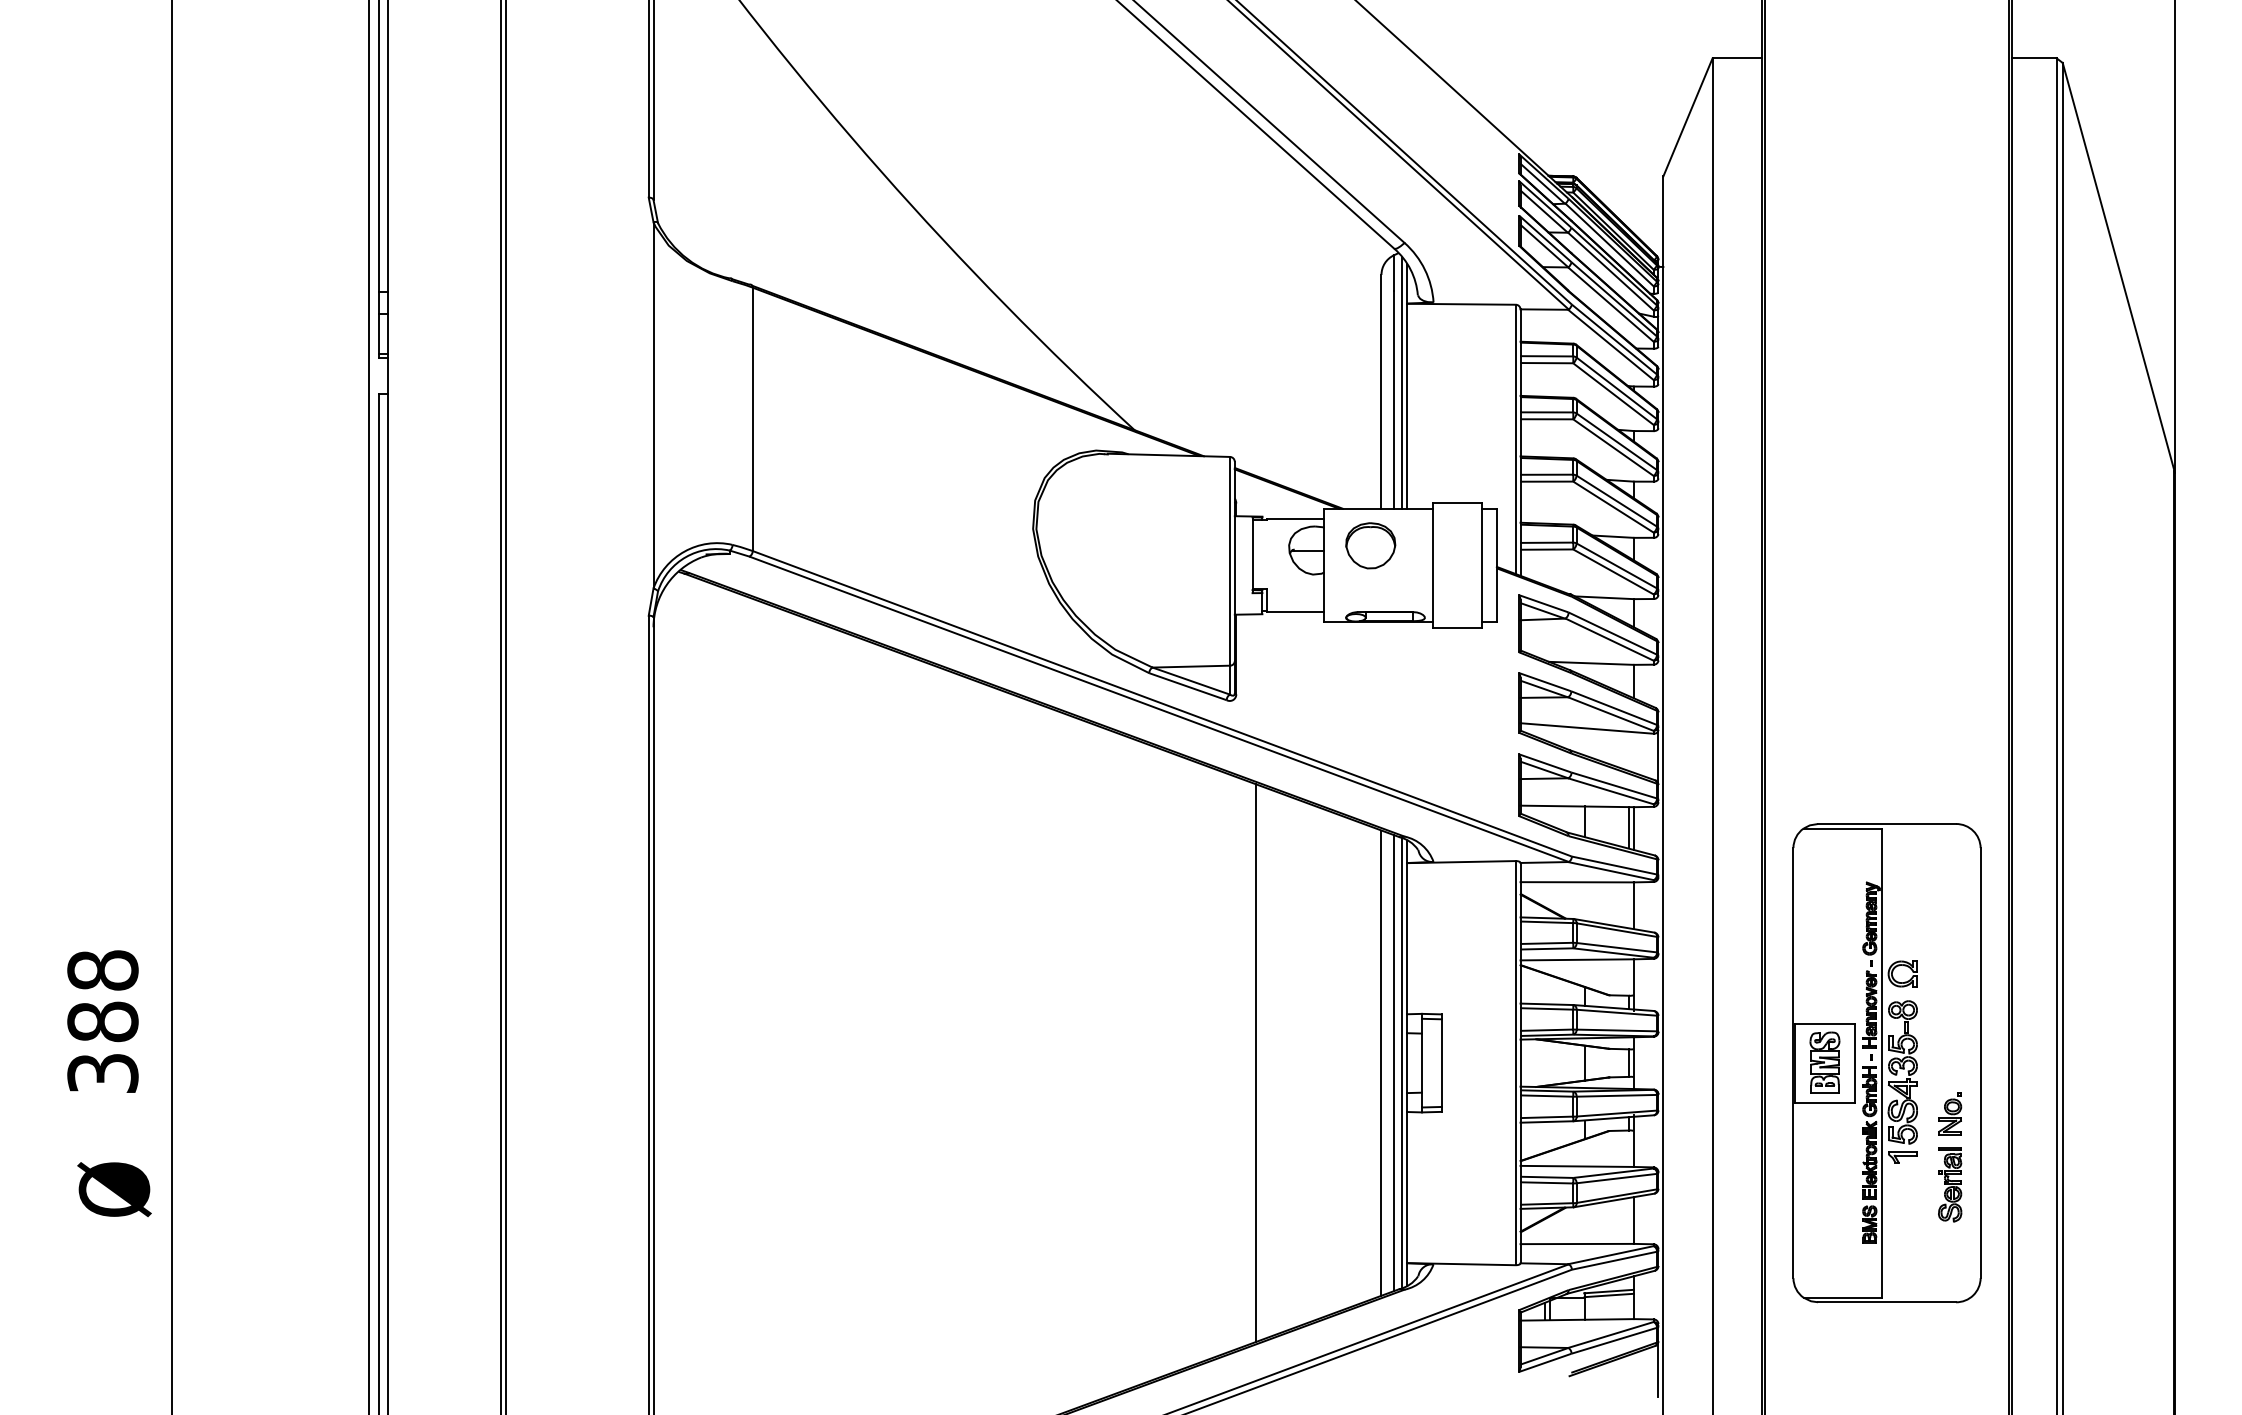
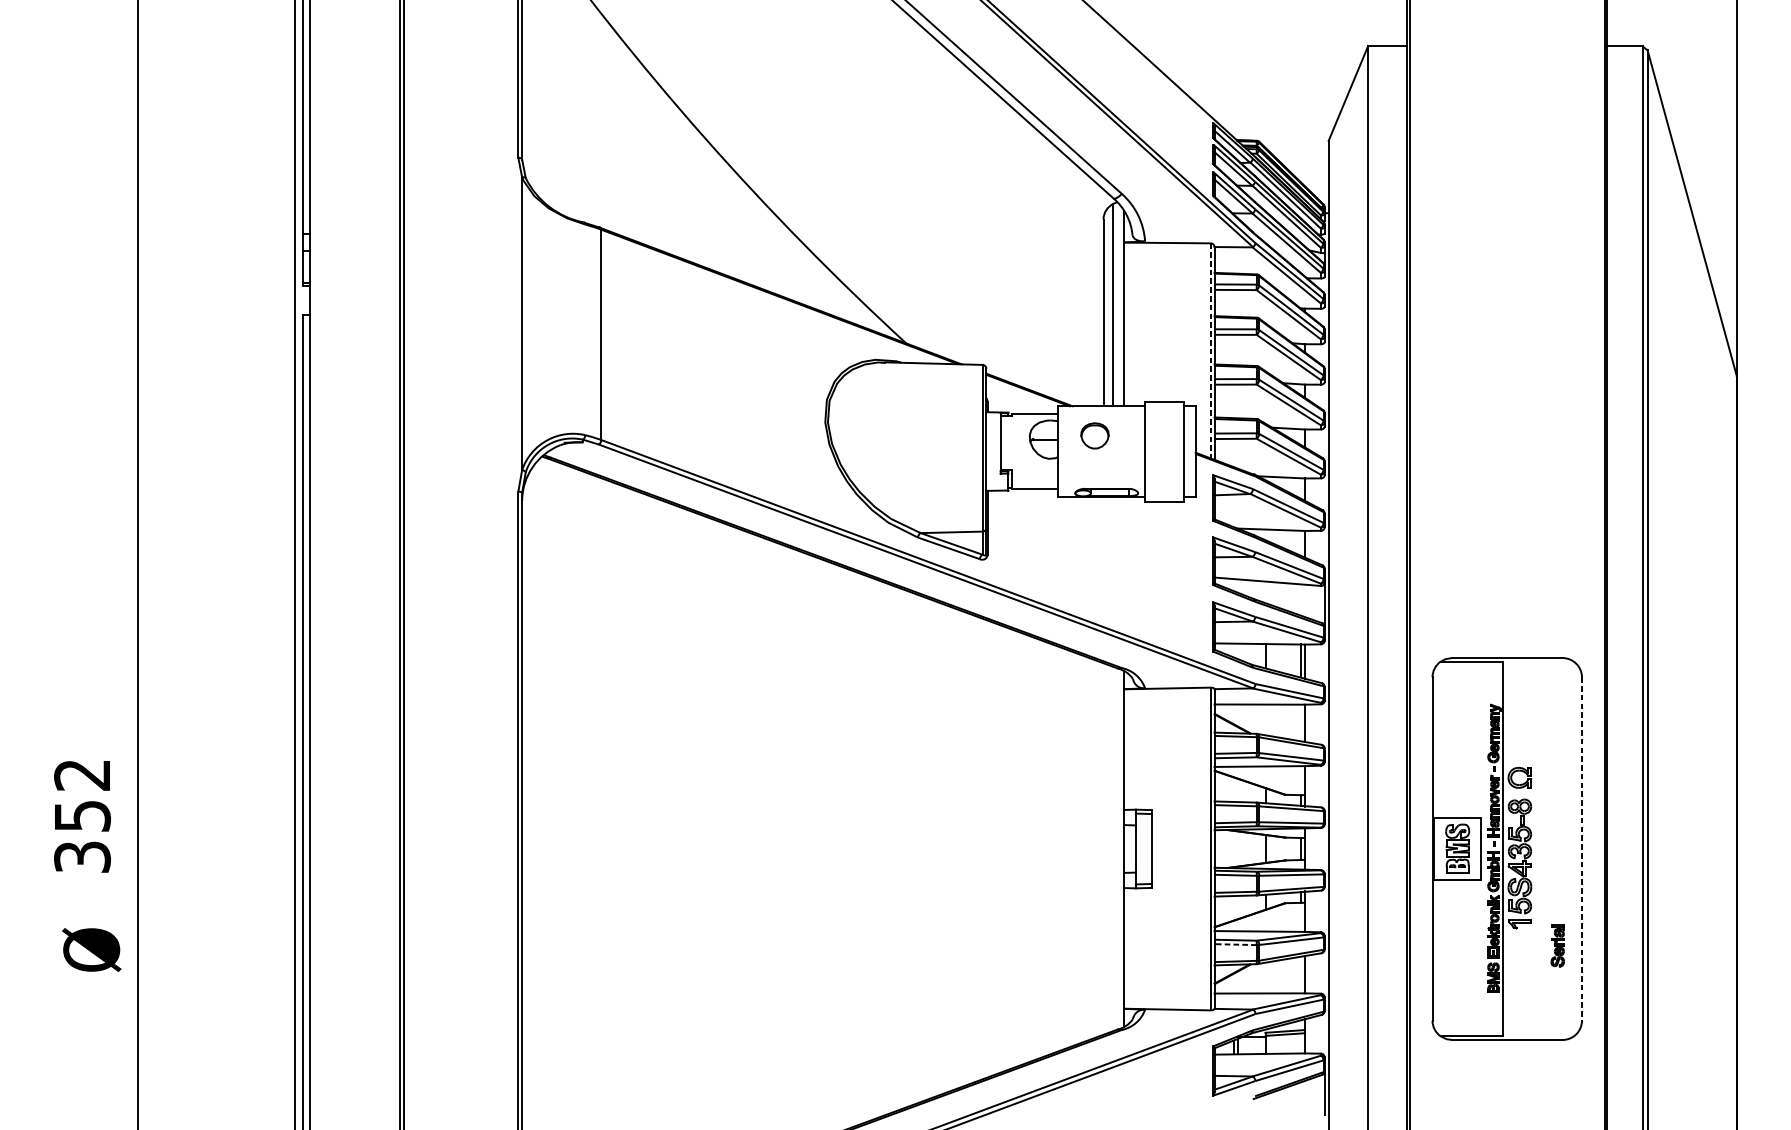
line: (1401, 382) -> (1119, 305), removed
line: (1515, 439) -> (1210, 350), solid -> dashed
part: (1370, 545) -> (1094, 435), size x0.7
text: (102, 996) -> (82, 795), 388 -> 352
line: (1256, 1062) -> (1003, 848), removed
line: (1381, 1062) -> (1103, 848), removed
line: (1393, 1063) -> (1113, 849), removed
line: (1401, 1063) -> (1119, 849), removed
line: (1980, 1063) -> (1581, 849), solid -> dashed
part: (1950, 1113) -> (1557, 889), removed
line: (1547, 1182) -> (1236, 944), solid -> dashed
part: (1950, 1184) -> (1557, 945), size x0.7

